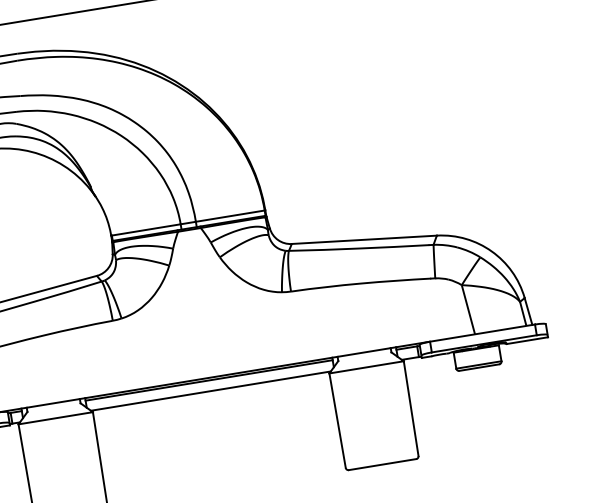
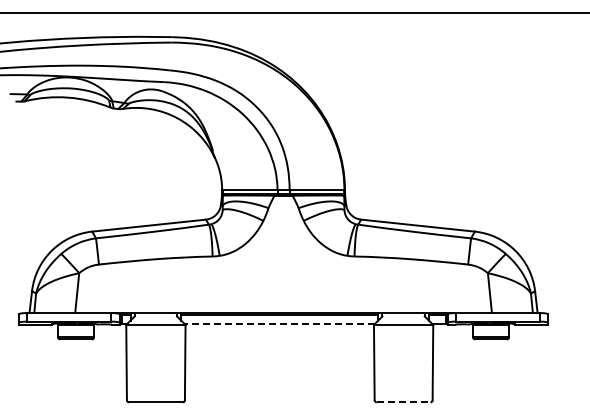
line: (210, 391) -> (279, 323), solid -> dashed
line: (382, 464) -> (403, 402), solid -> dashed

